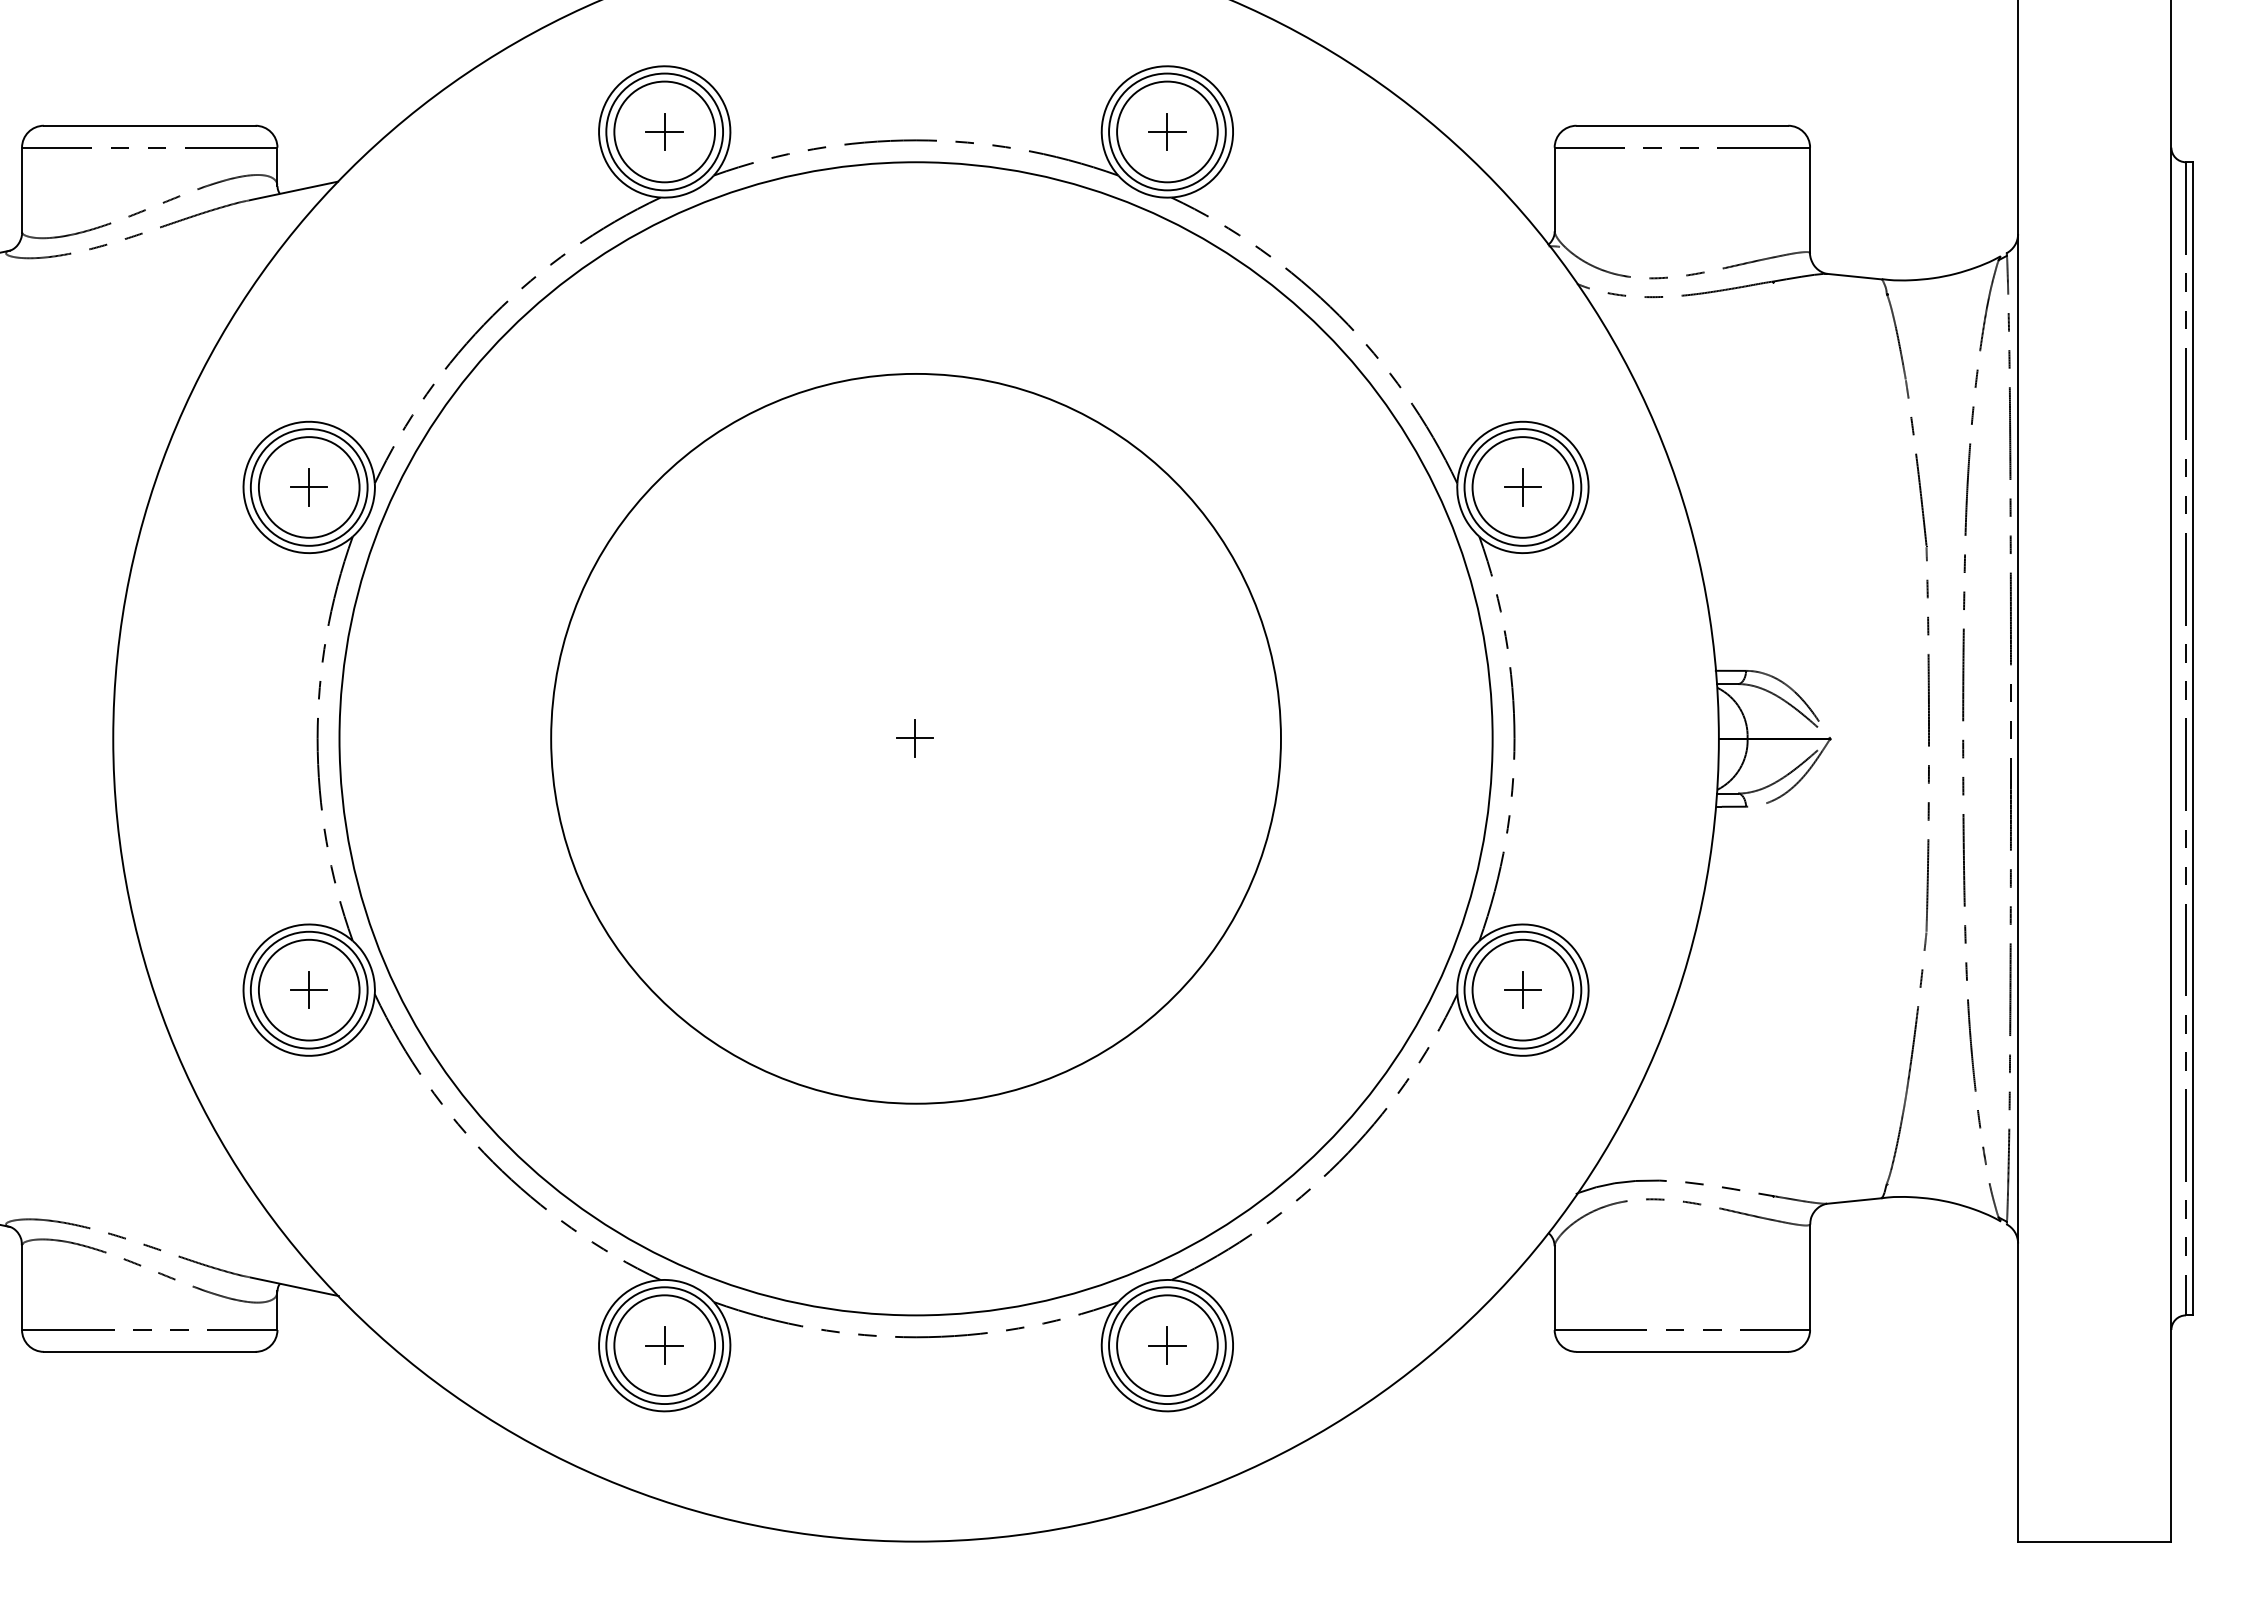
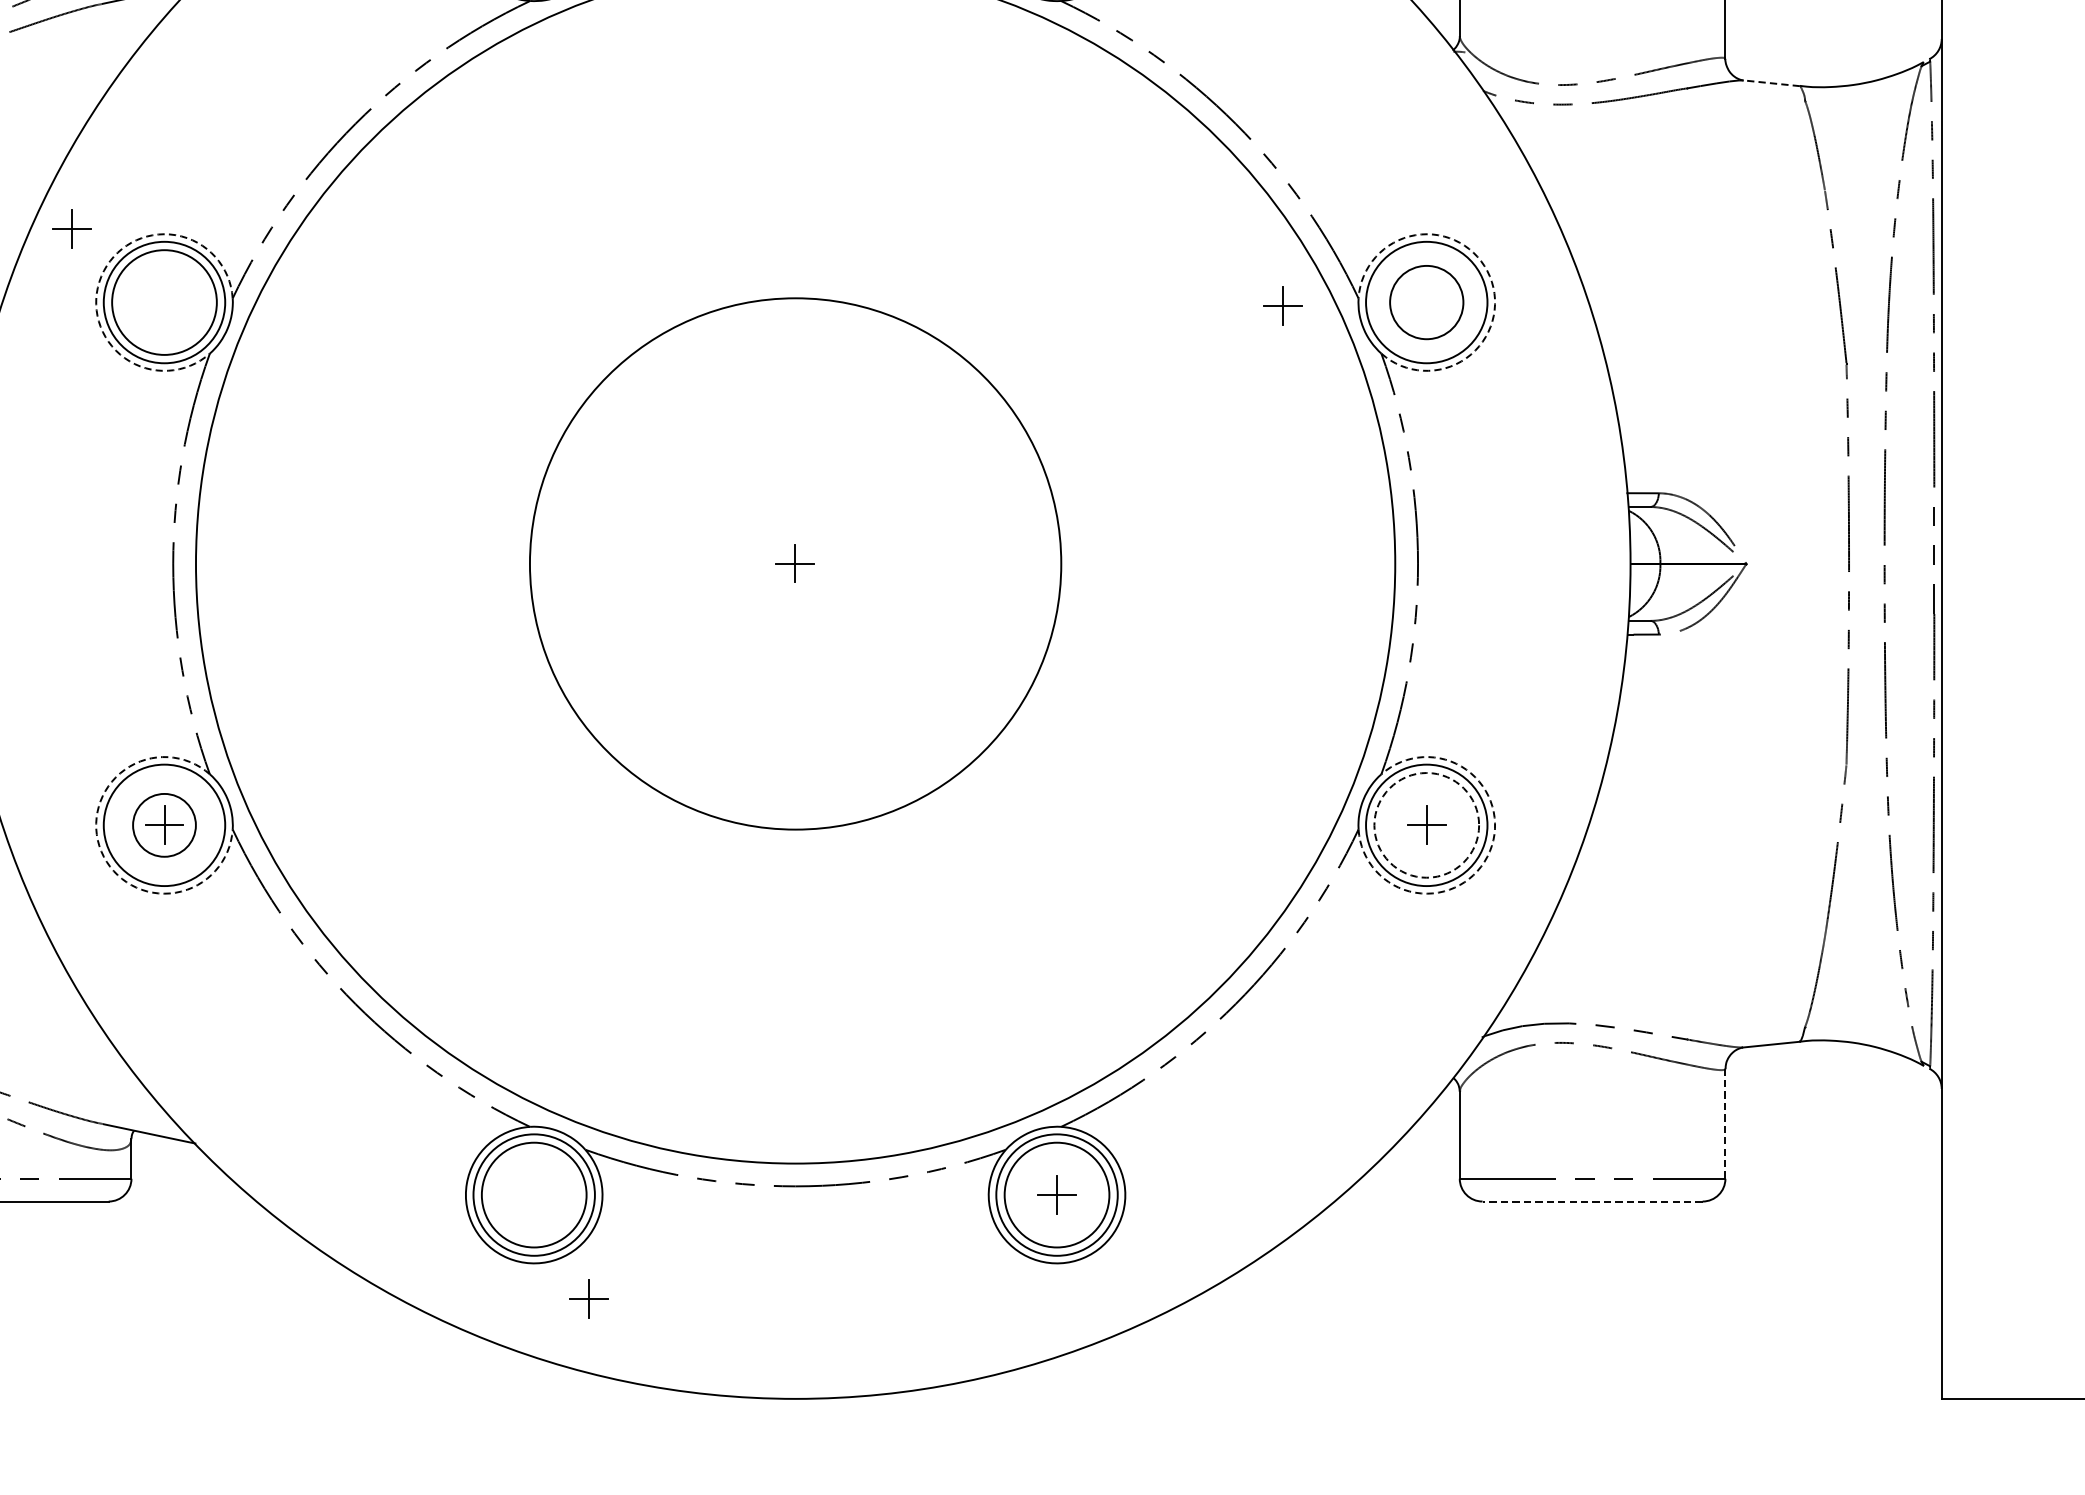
line: (1854, 276) -> (1771, 83), solid -> dashed
arc: (248, 462) -> (101, 276), solid -> dashed
arc: (1583, 462) -> (1489, 276), solid -> dashed
part: (308, 487) -> (71, 228), moved
circle: (1522, 487) -> (1426, 302), size x0.7
part: (1522, 487) -> (1282, 305), moved
circle: (915, 738) -> (795, 563), size x0.7
circle: (308, 989) -> (163, 824), size x0.6
circle: (1522, 989) -> (1426, 824), solid -> dashed
arc: (248, 1015) -> (101, 851), solid -> dashed
arc: (1583, 1015) -> (1489, 851), solid -> dashed
line: (1810, 1277) -> (1725, 1124), solid -> dashed
part: (664, 1345) -> (589, 1298), moved
line: (1682, 1351) -> (1592, 1201), solid -> dashed

